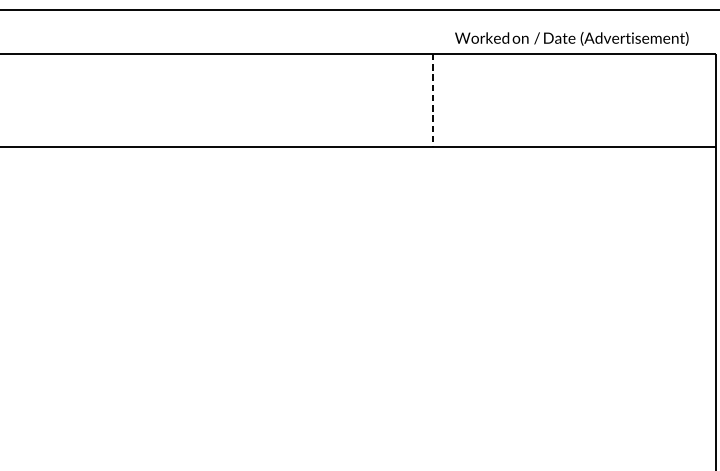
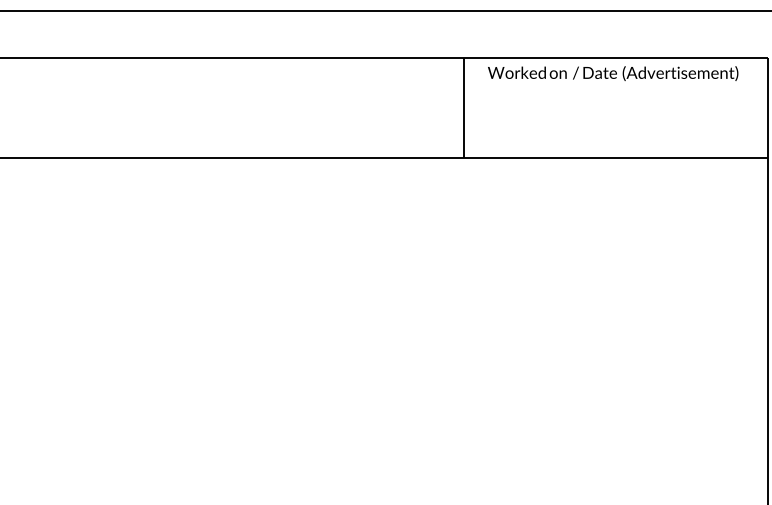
text: (572, 38) -> (613, 73), moved
line: (433, 101) -> (464, 108), dashed -> solid

